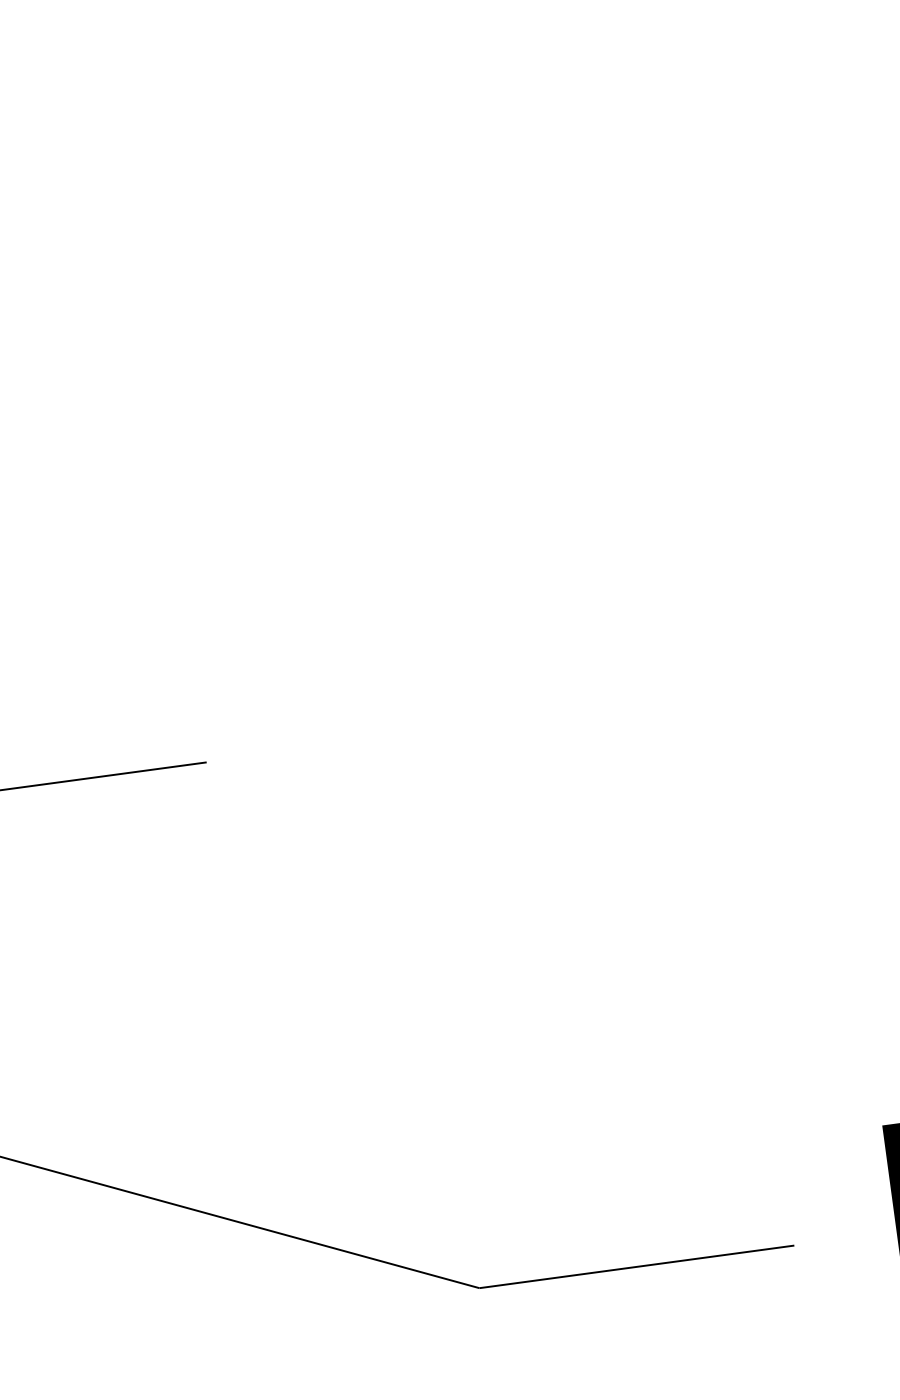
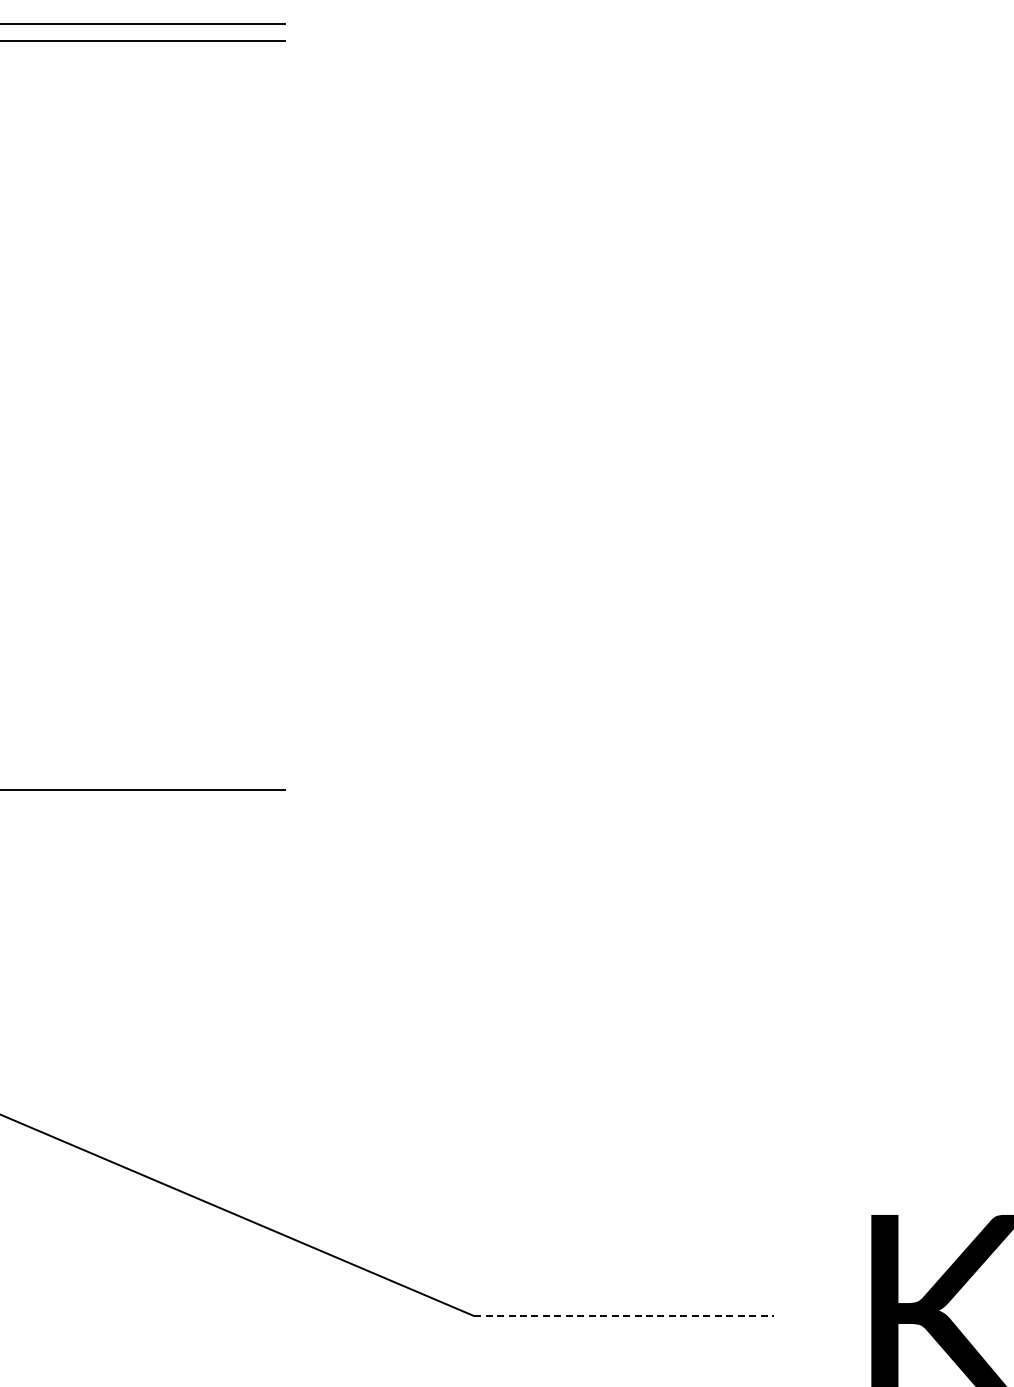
line: (637, 1267) -> (624, 1316), solid -> dashed

